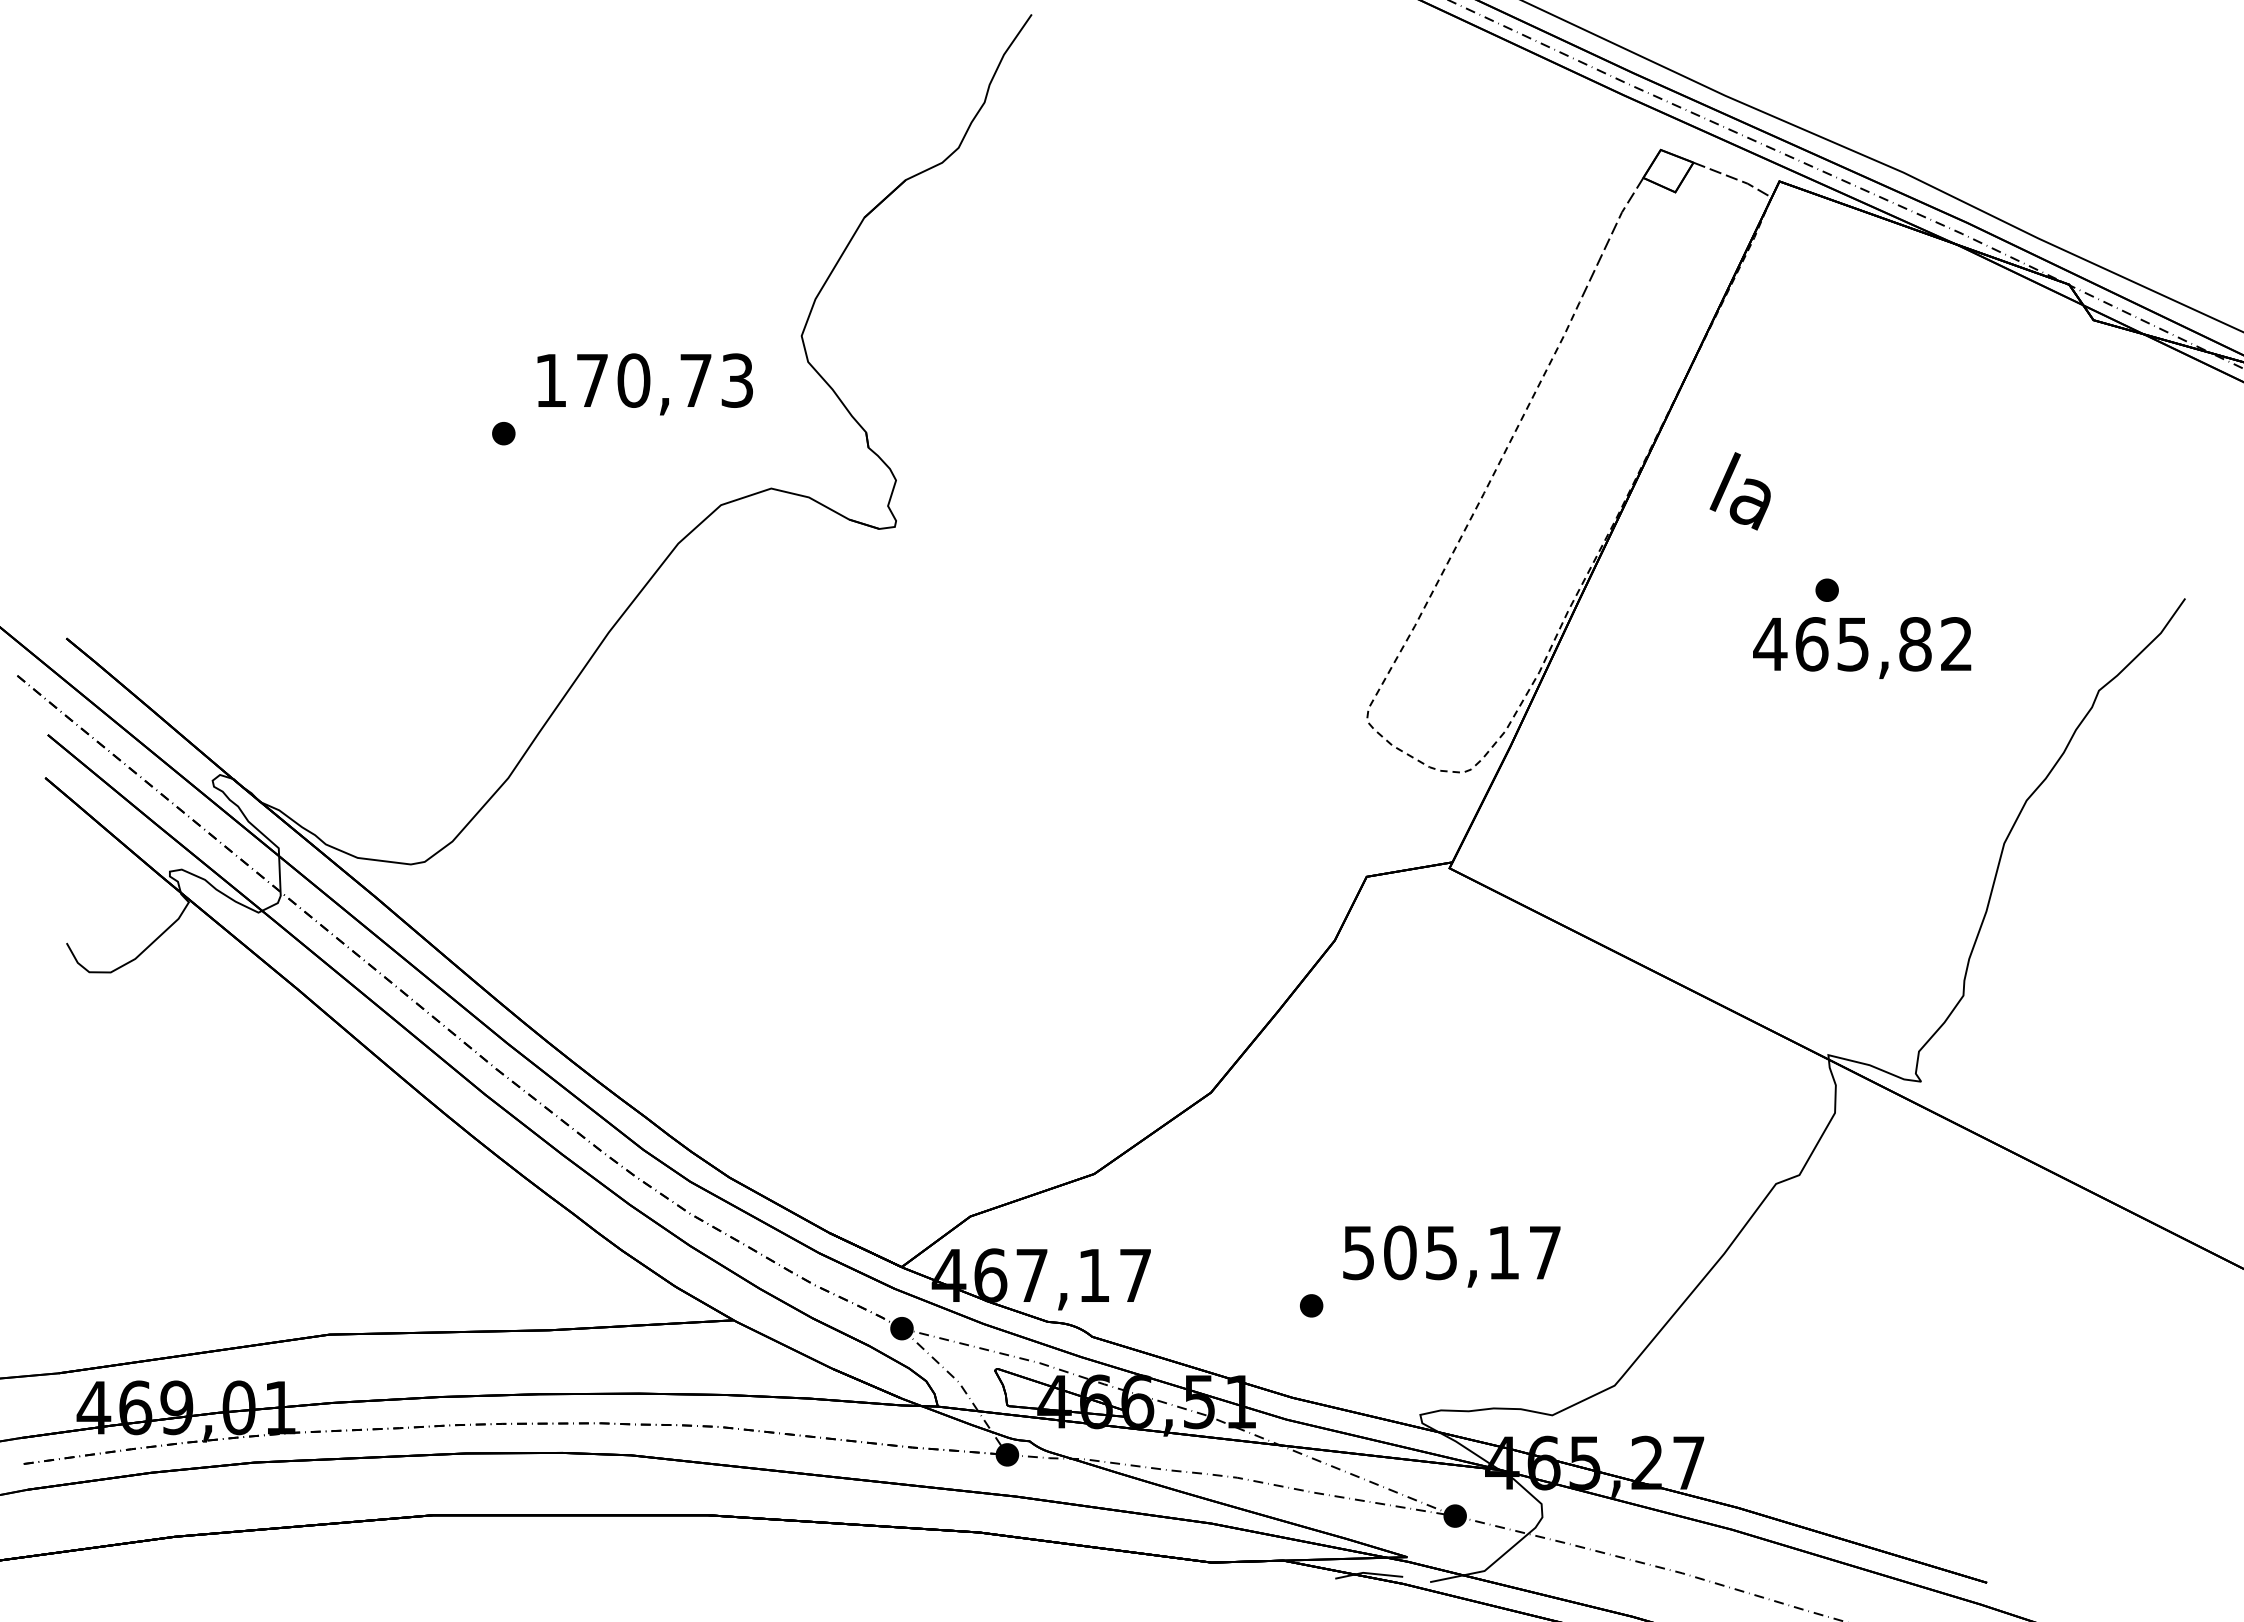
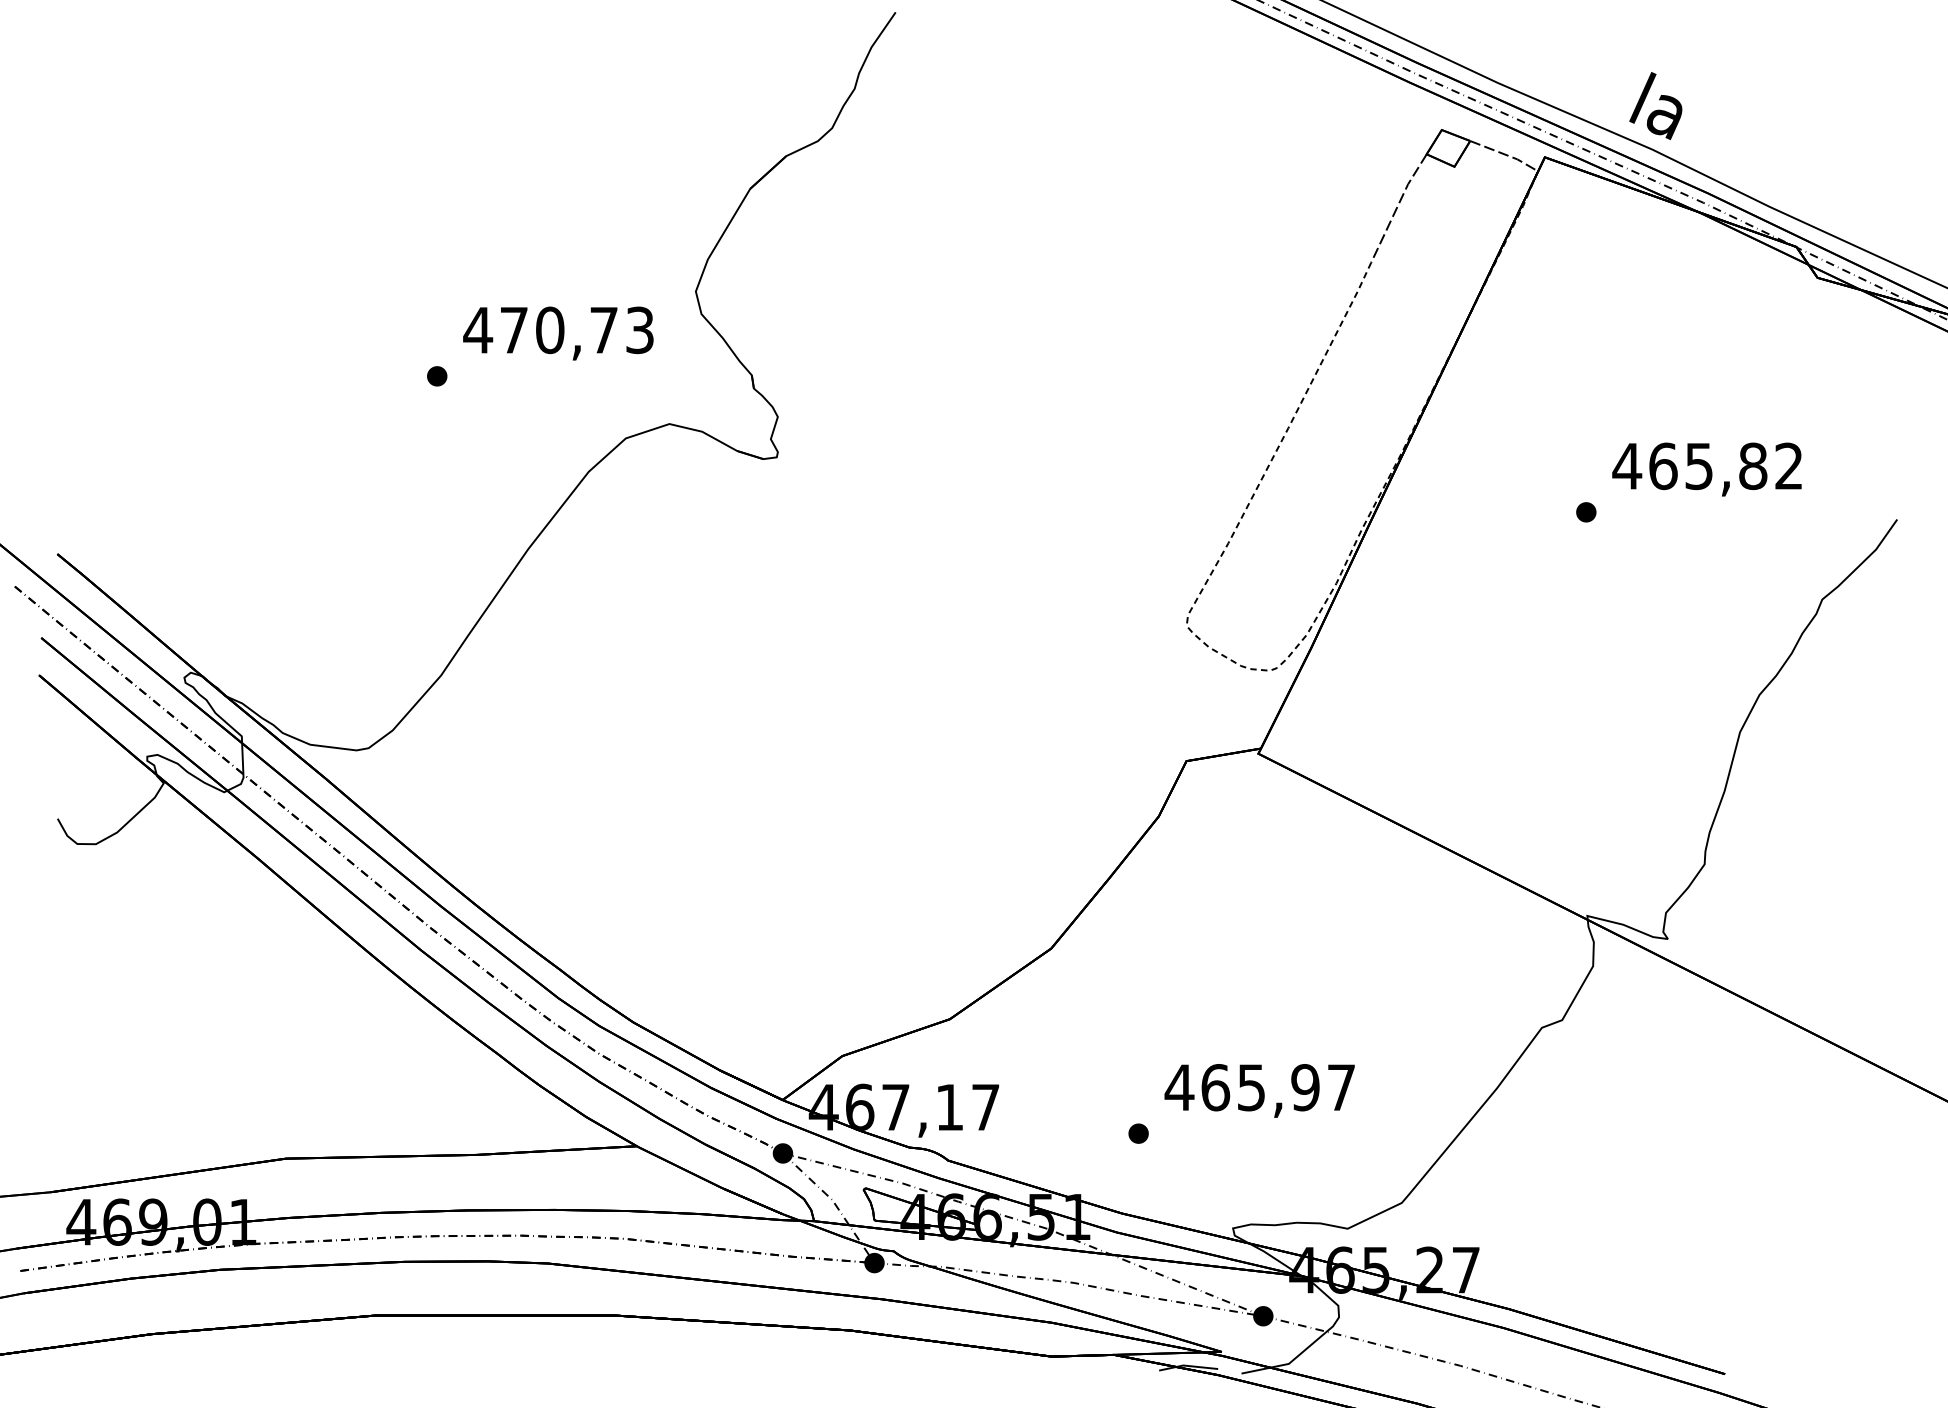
text: (550, 380) -> (477, 330), 170,73 -> 470,73
text: (1739, 491) -> (1655, 106), moved
text: (1862, 647) -> (1707, 469), moved
text: (1430, 1252) -> (1241, 1087), 505,17 -> 465,97

